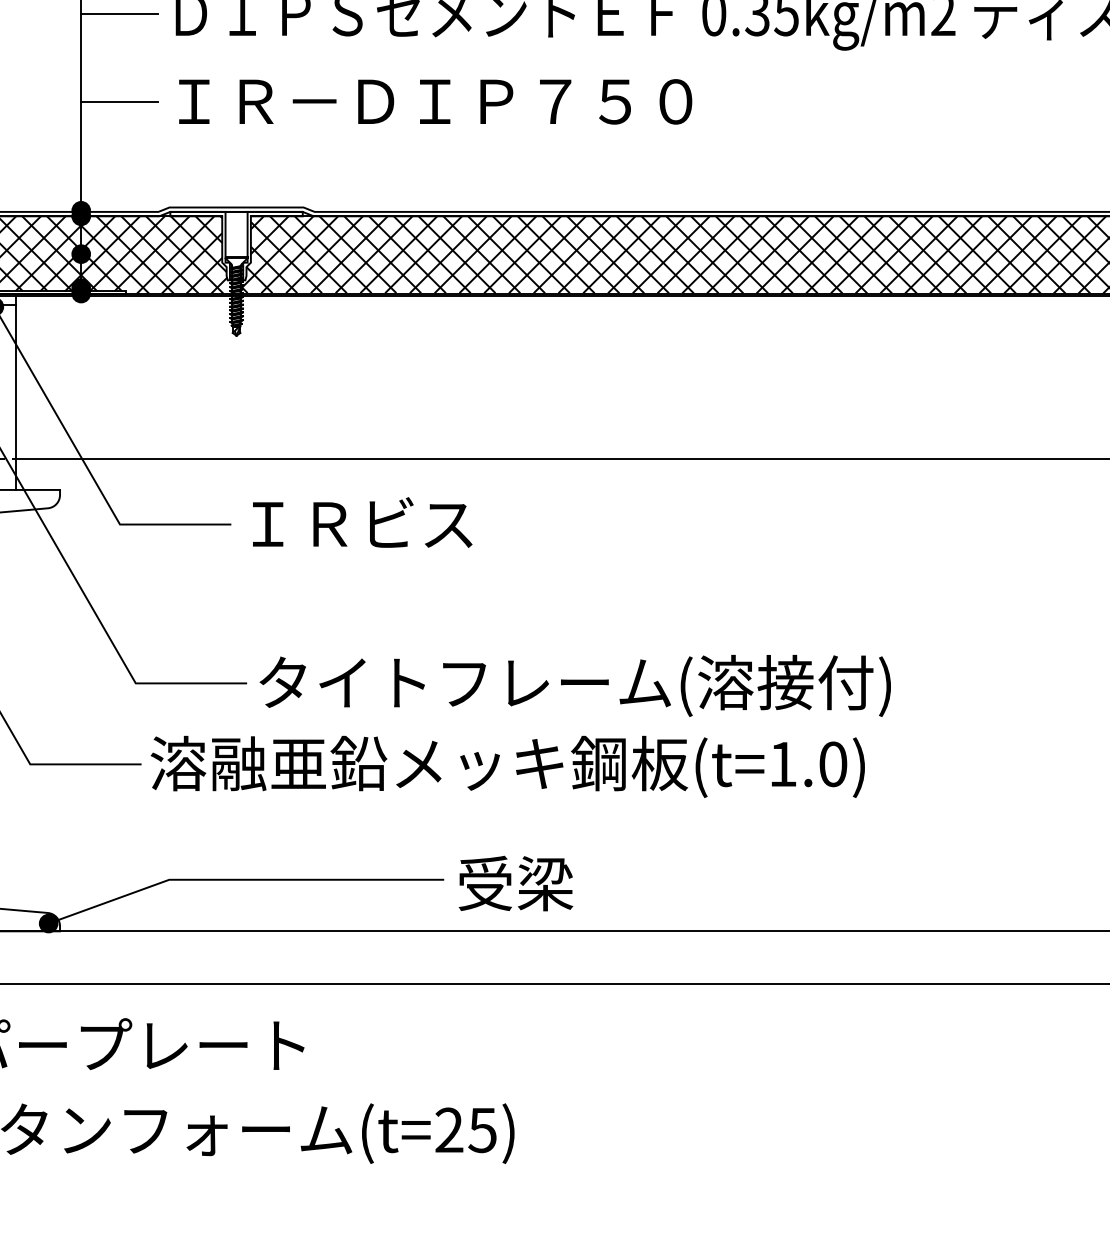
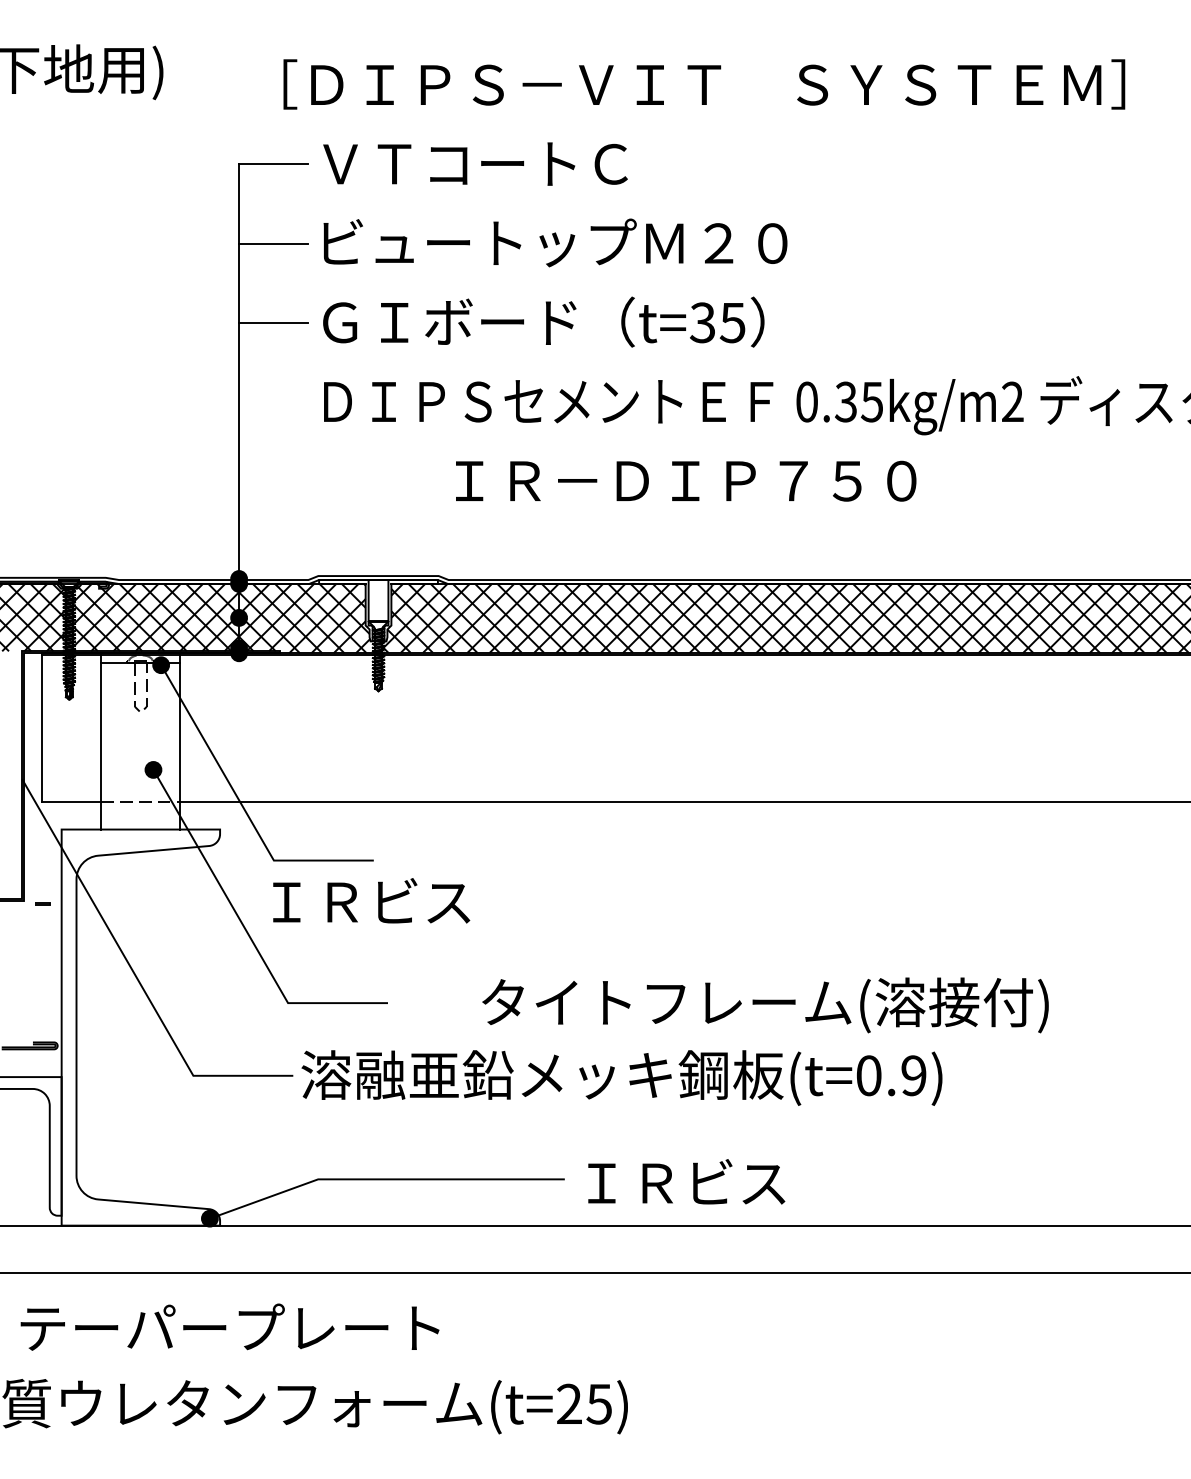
line: (119, 14) -> (273, 402), removed
text: (436, 101) -> (686, 480), moved
line: (119, 102) -> (273, 481), removed
text: (362, 522) -> (371, 900), moved
text: (575, 686) -> (765, 1005), moved
text: (808, 764) -> (891, 1075), (t=1.0) -> (t=0.9)
text: (574, 883) -> (681, 1182), 受梁 -> ＩＲビス

